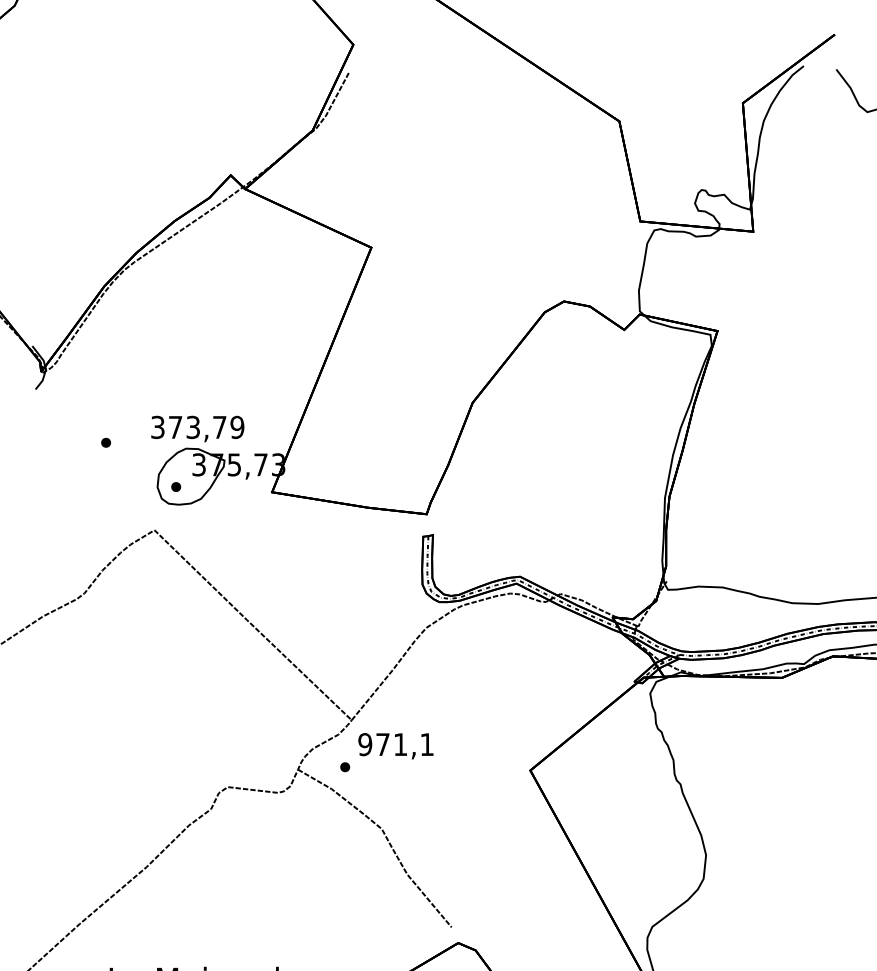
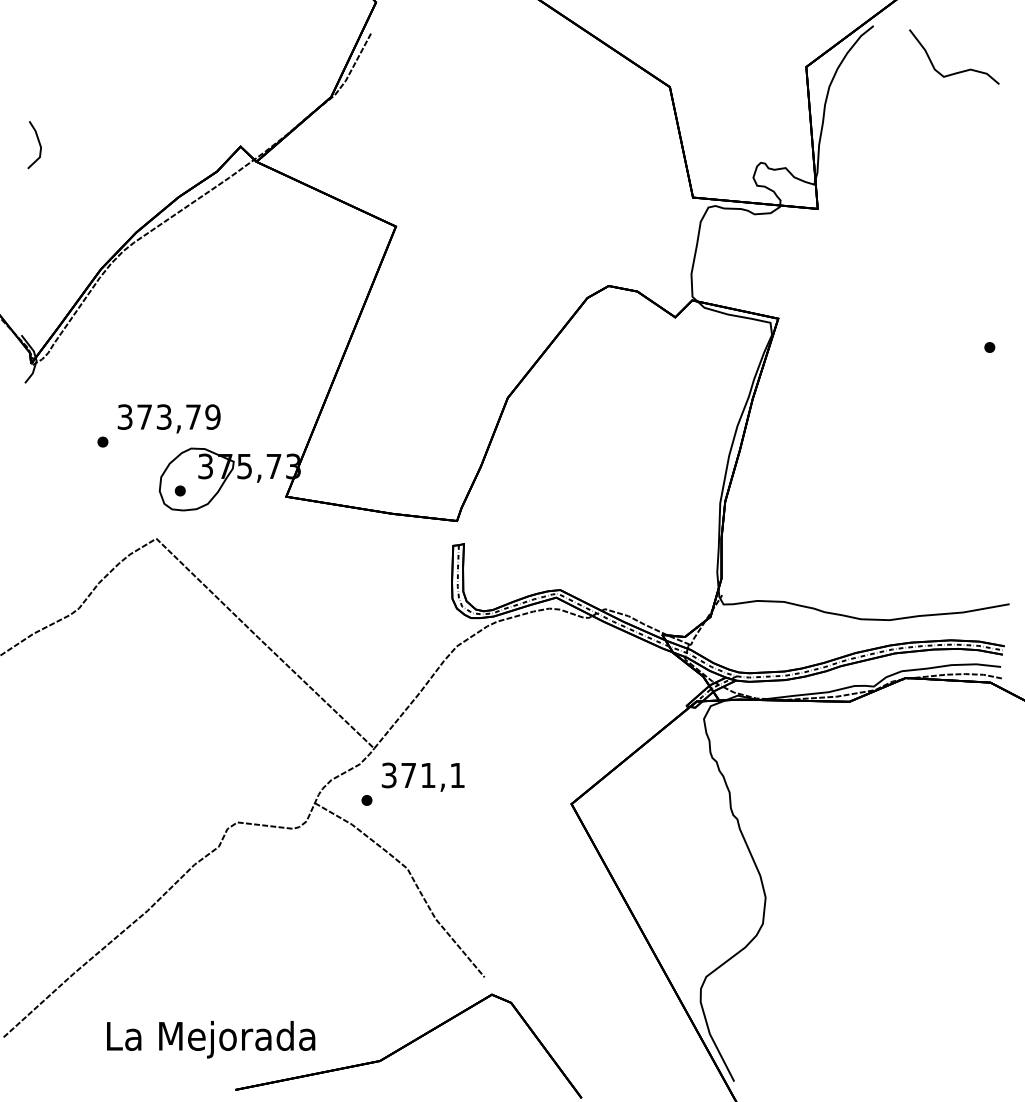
line: (47, 172) -> (38, 143), added
text: (197, 428) -> (168, 418), moved
text: (364, 744) -> (388, 775), 971,1 -> 371,1

